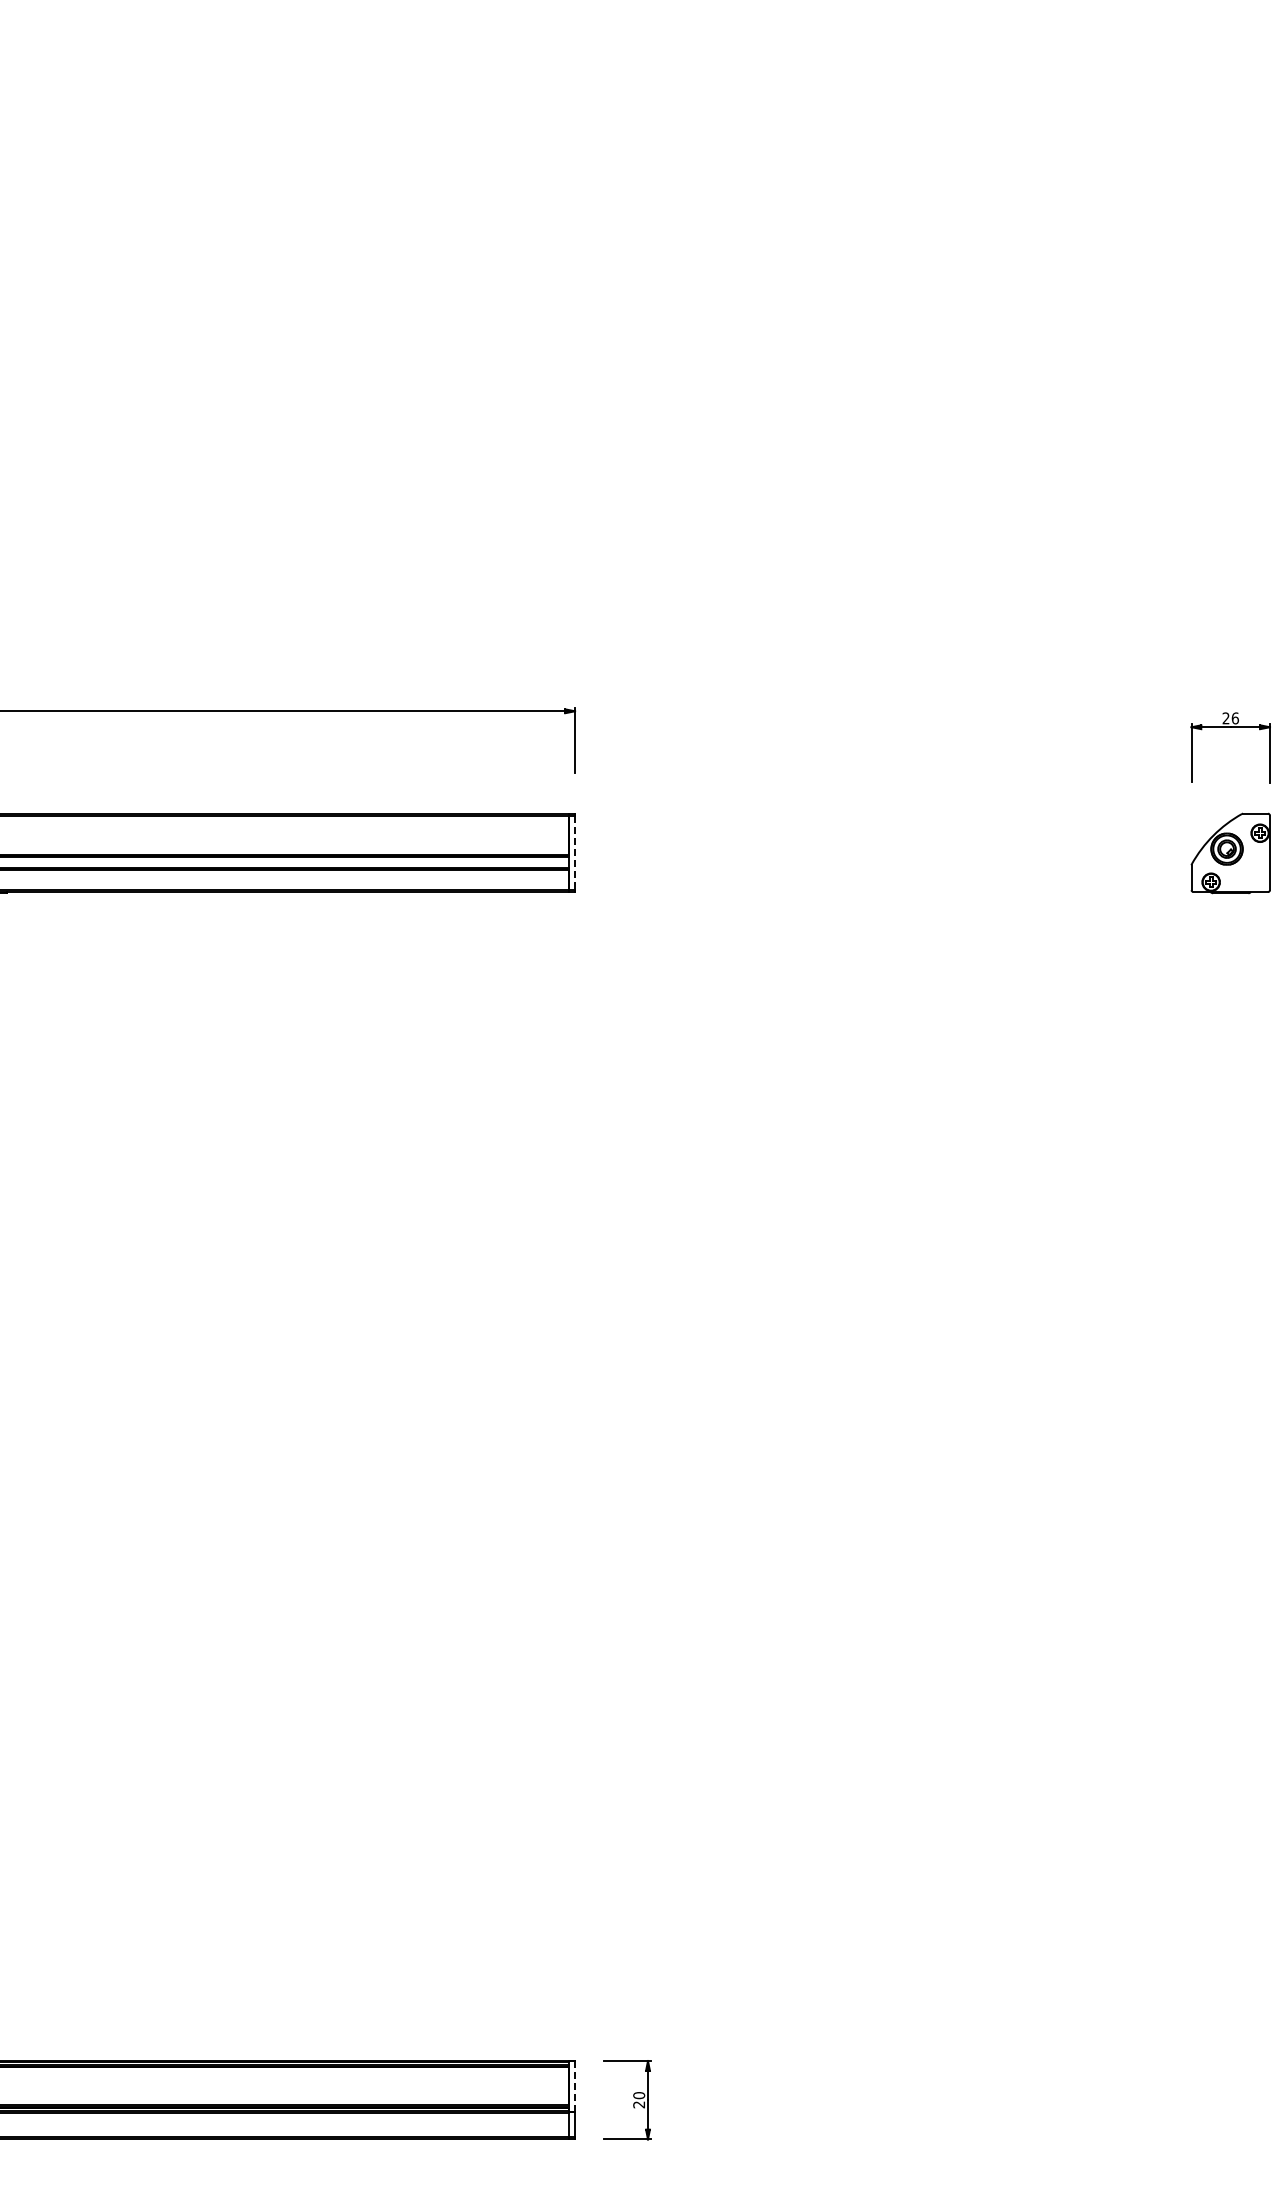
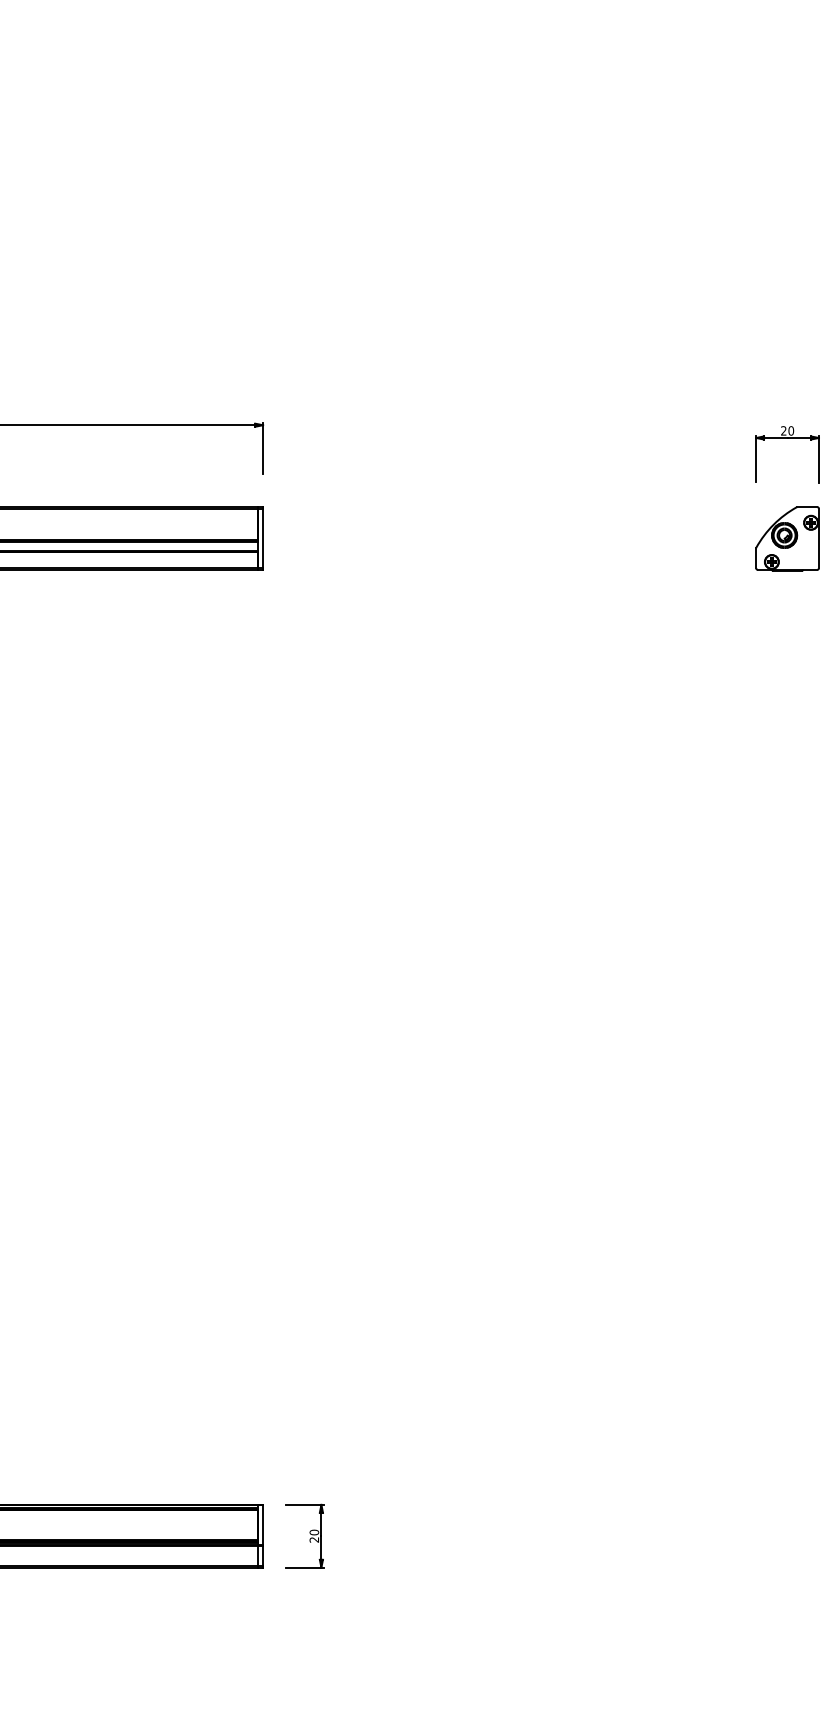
text: (1235, 718) -> (791, 431), 26 -> 20
line: (575, 853) -> (263, 538), dashed -> solid
line: (575, 2086) -> (263, 1525), dashed -> solid

